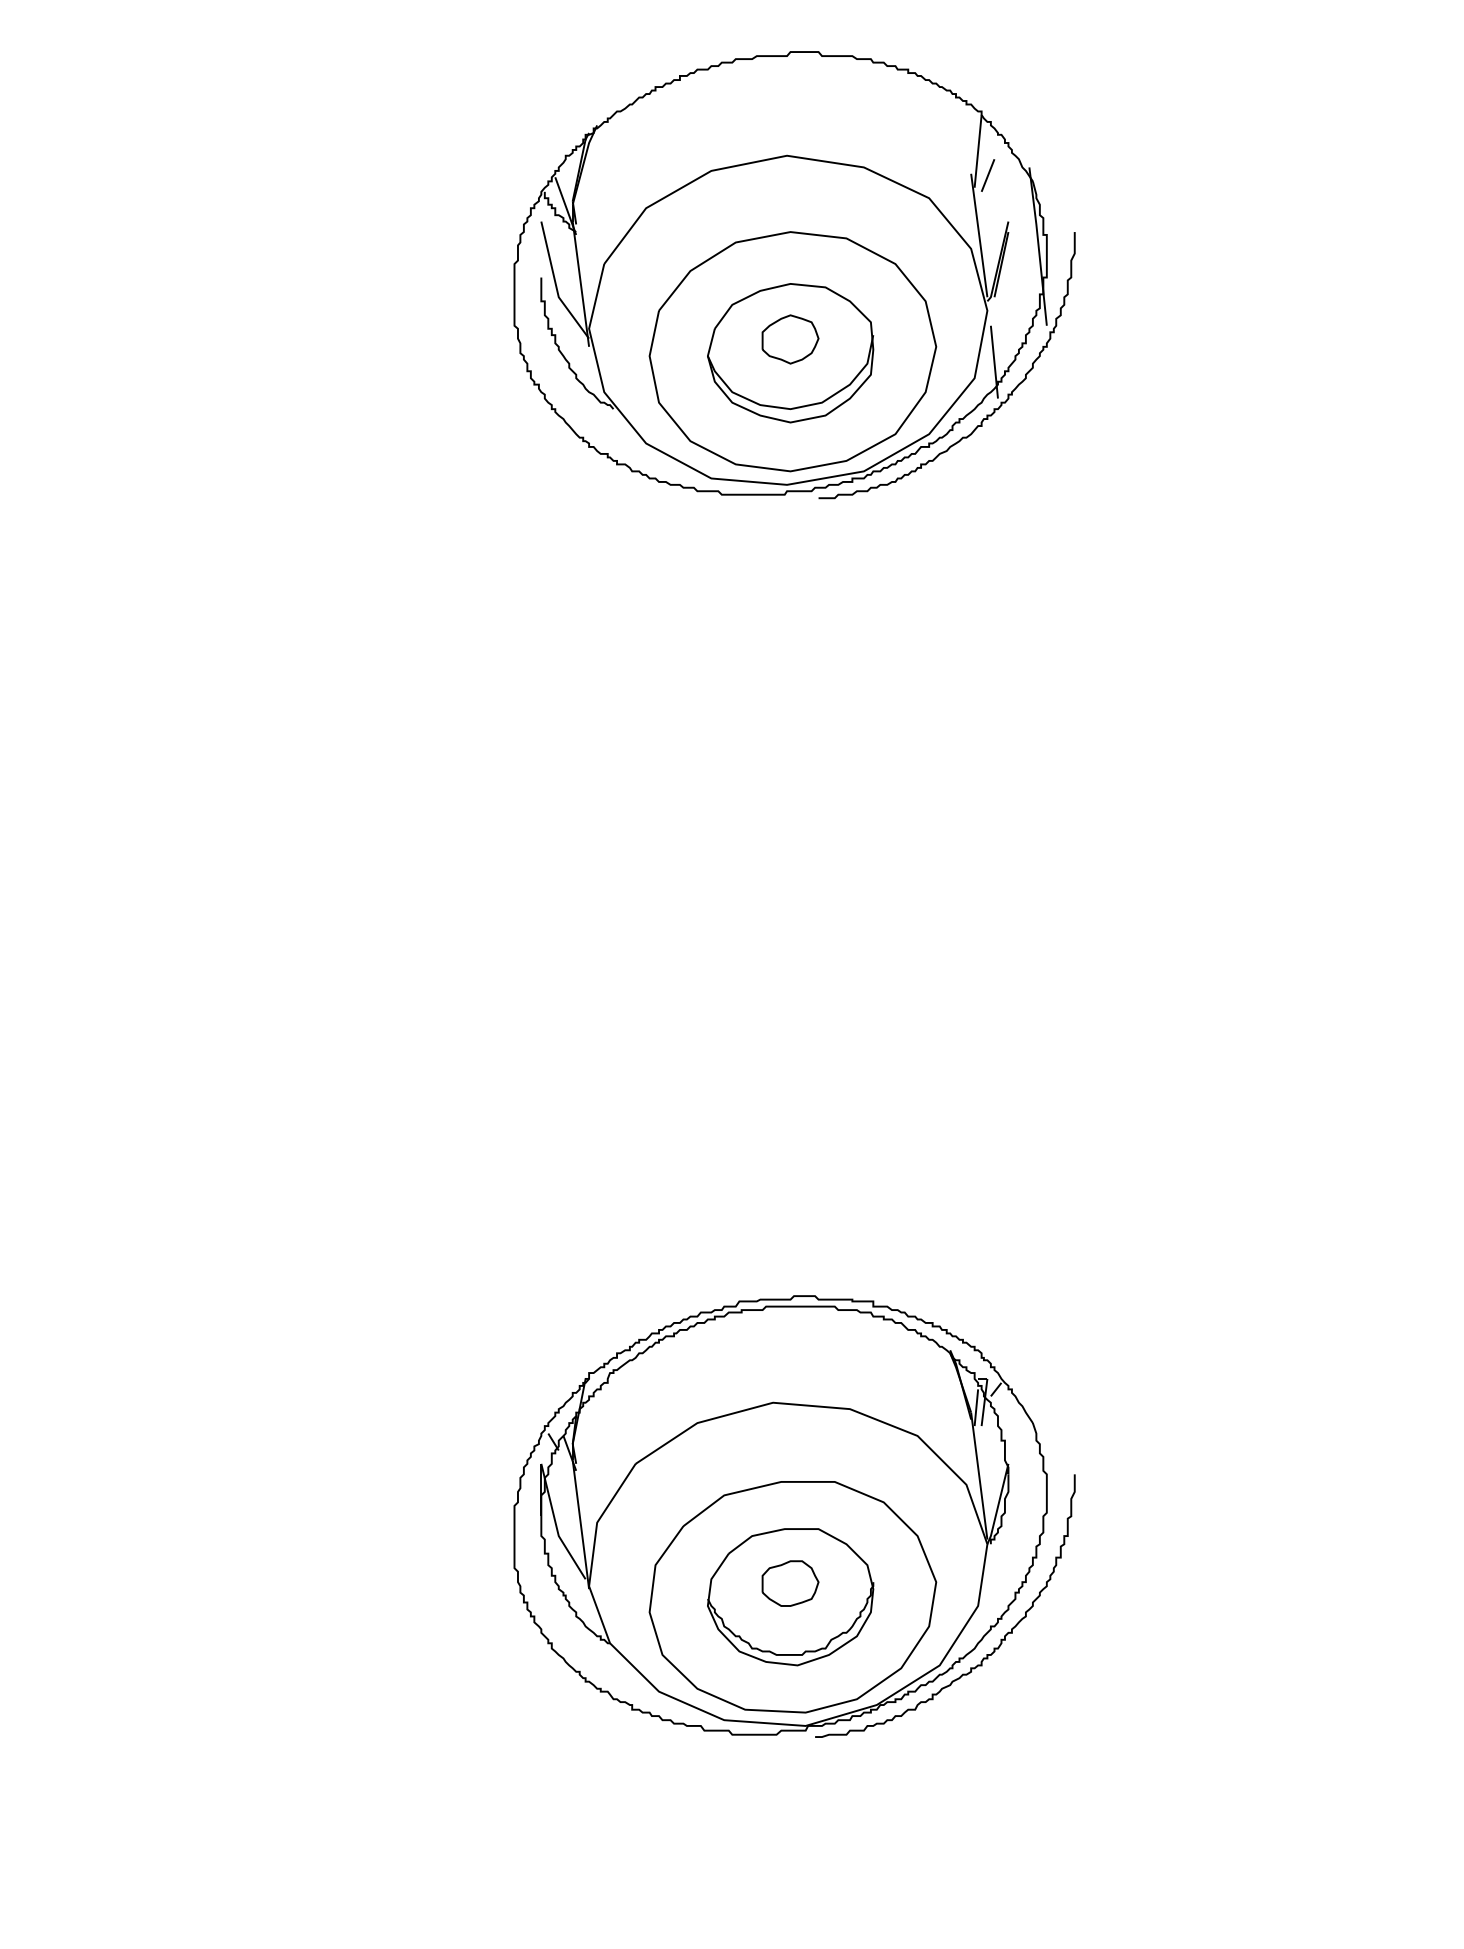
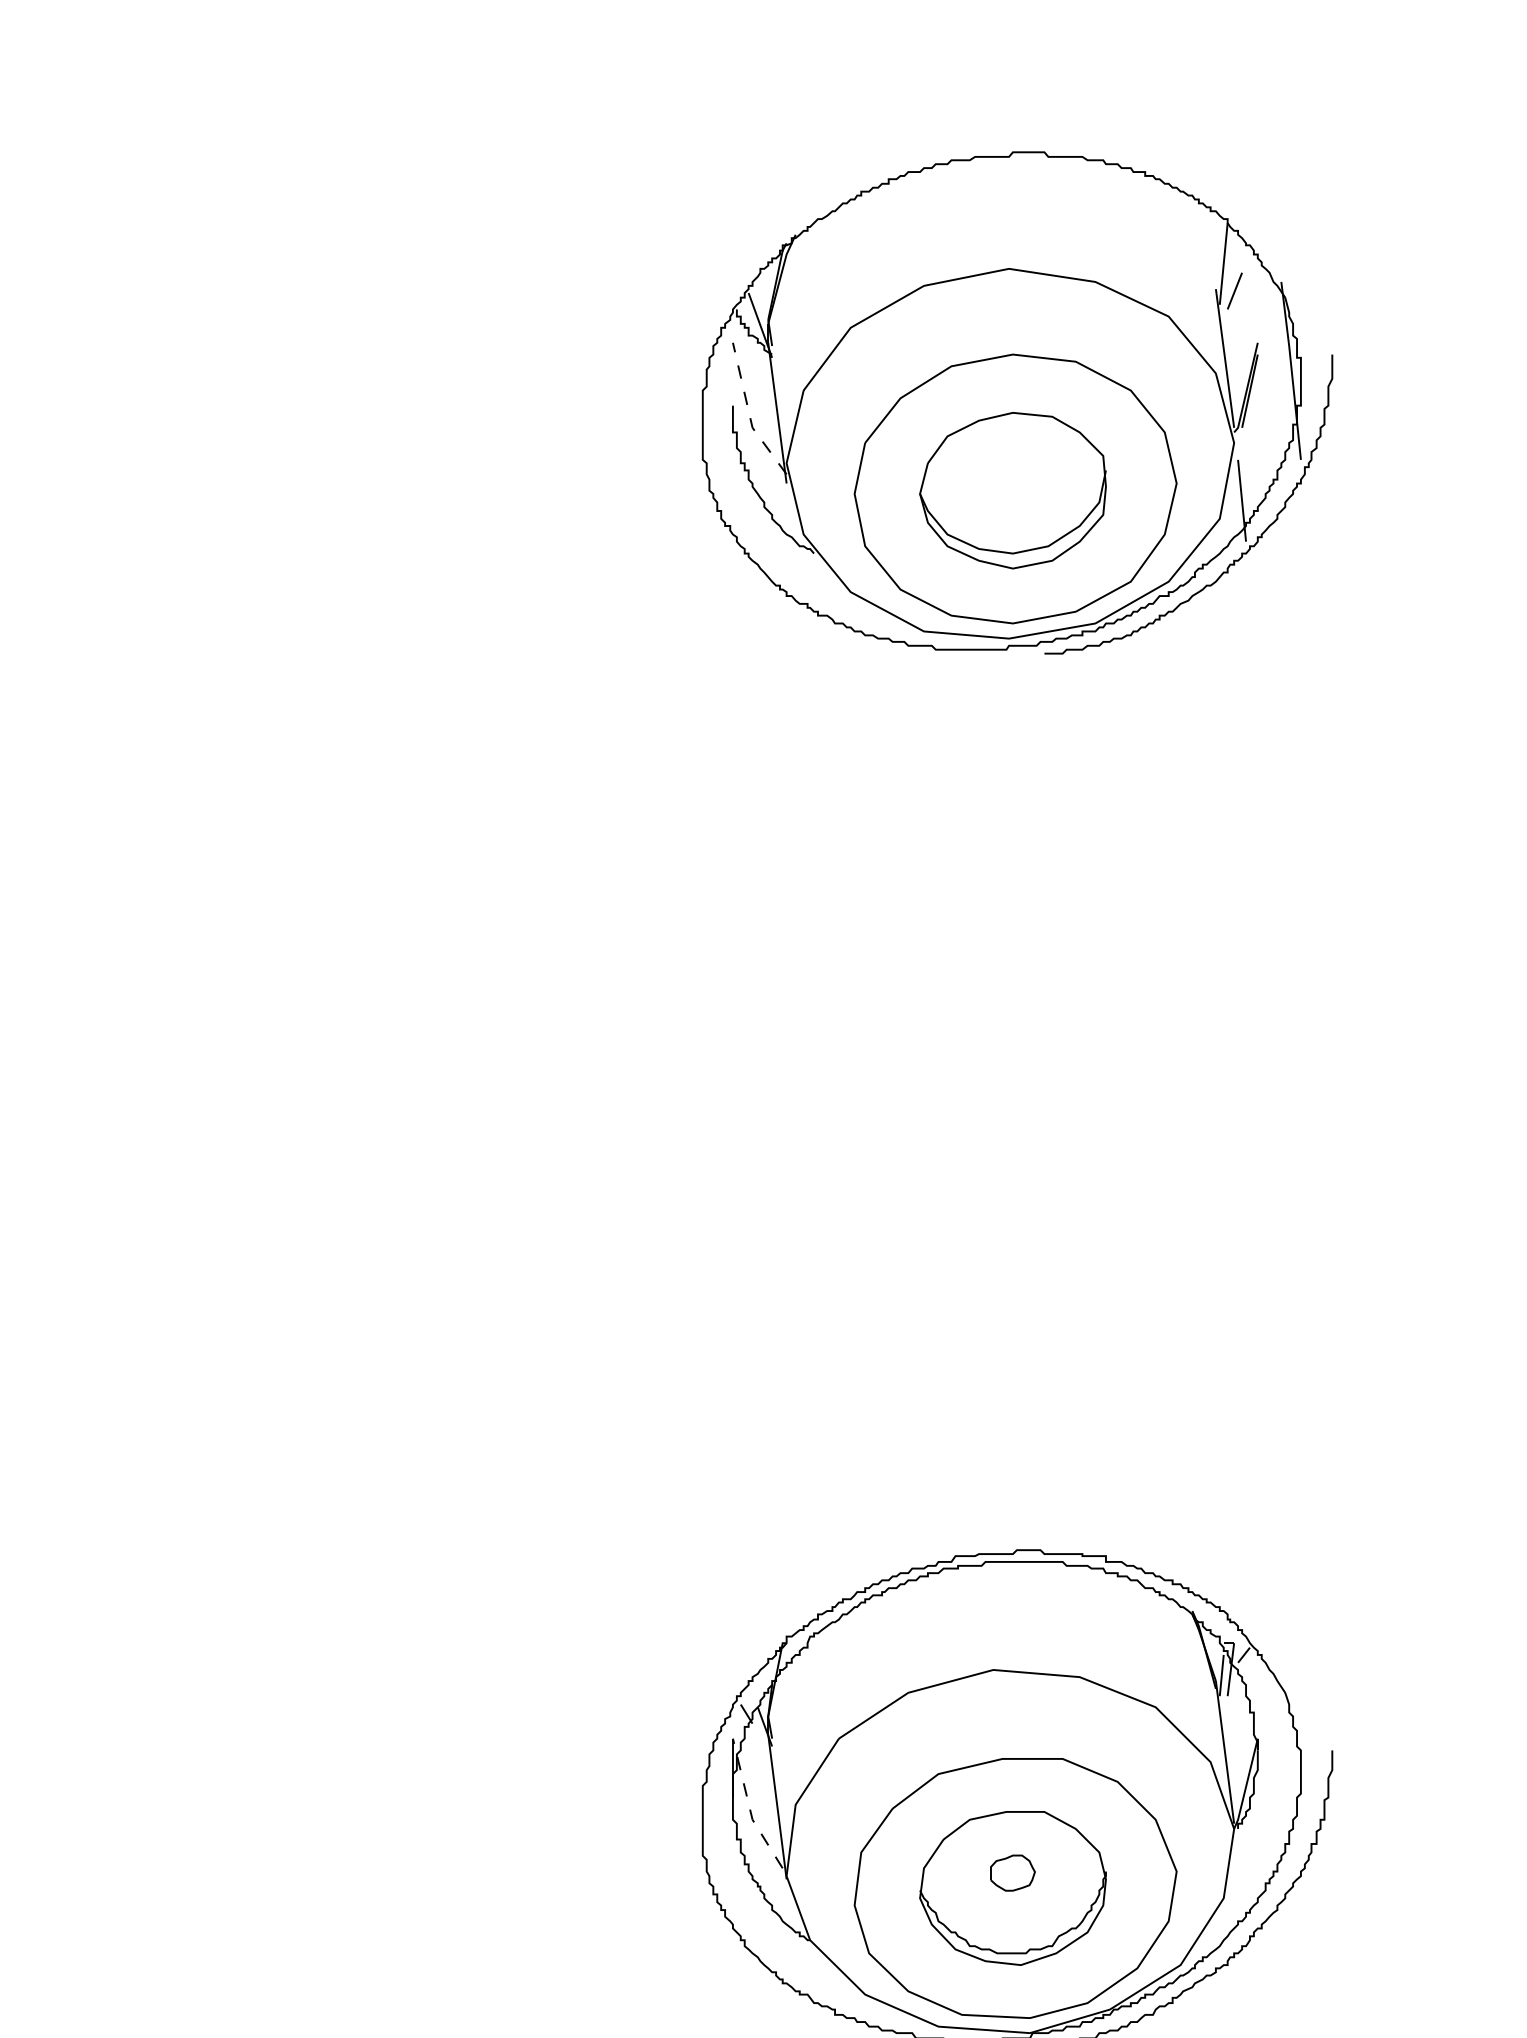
line: (555, 284) -> (748, 413), solid -> dashed
part: (790, 339) -> (1012, 475), removed
line: (555, 1524) -> (748, 1806), solid -> dashed
part: (790, 1583) -> (1012, 1873), size x0.7

